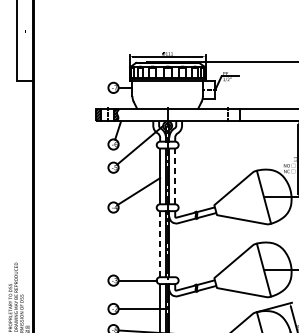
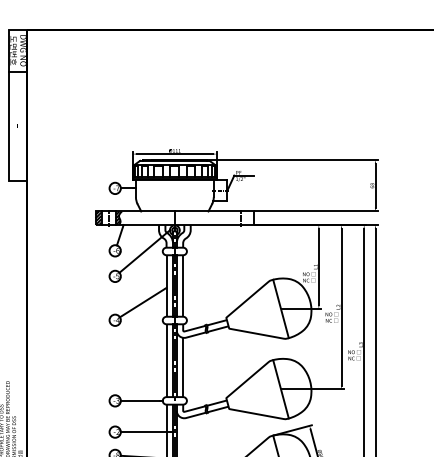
line: (175, 176) -> (183, 286), dashed -> solid
line: (160, 244) -> (166, 360), dashed -> solid
line: (175, 250) -> (183, 367), added

